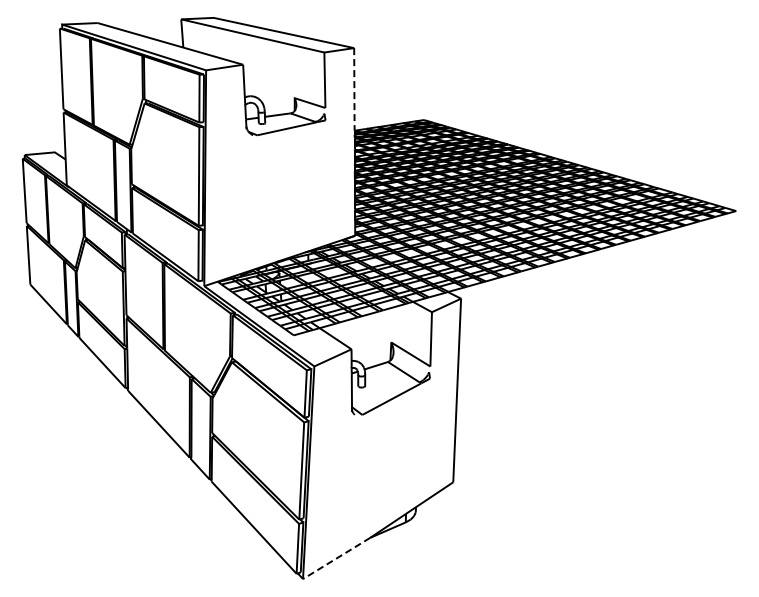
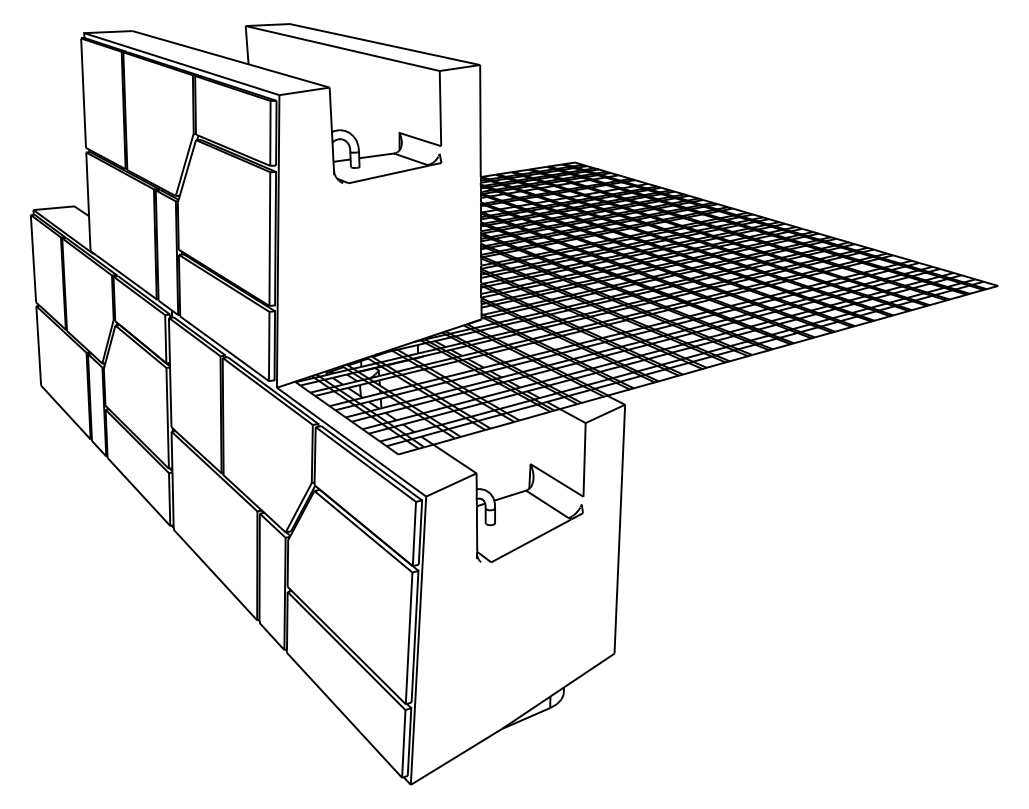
line: (354, 89) -> (480, 121), dashed -> solid
line: (336, 558) -> (456, 757), dashed -> solid

